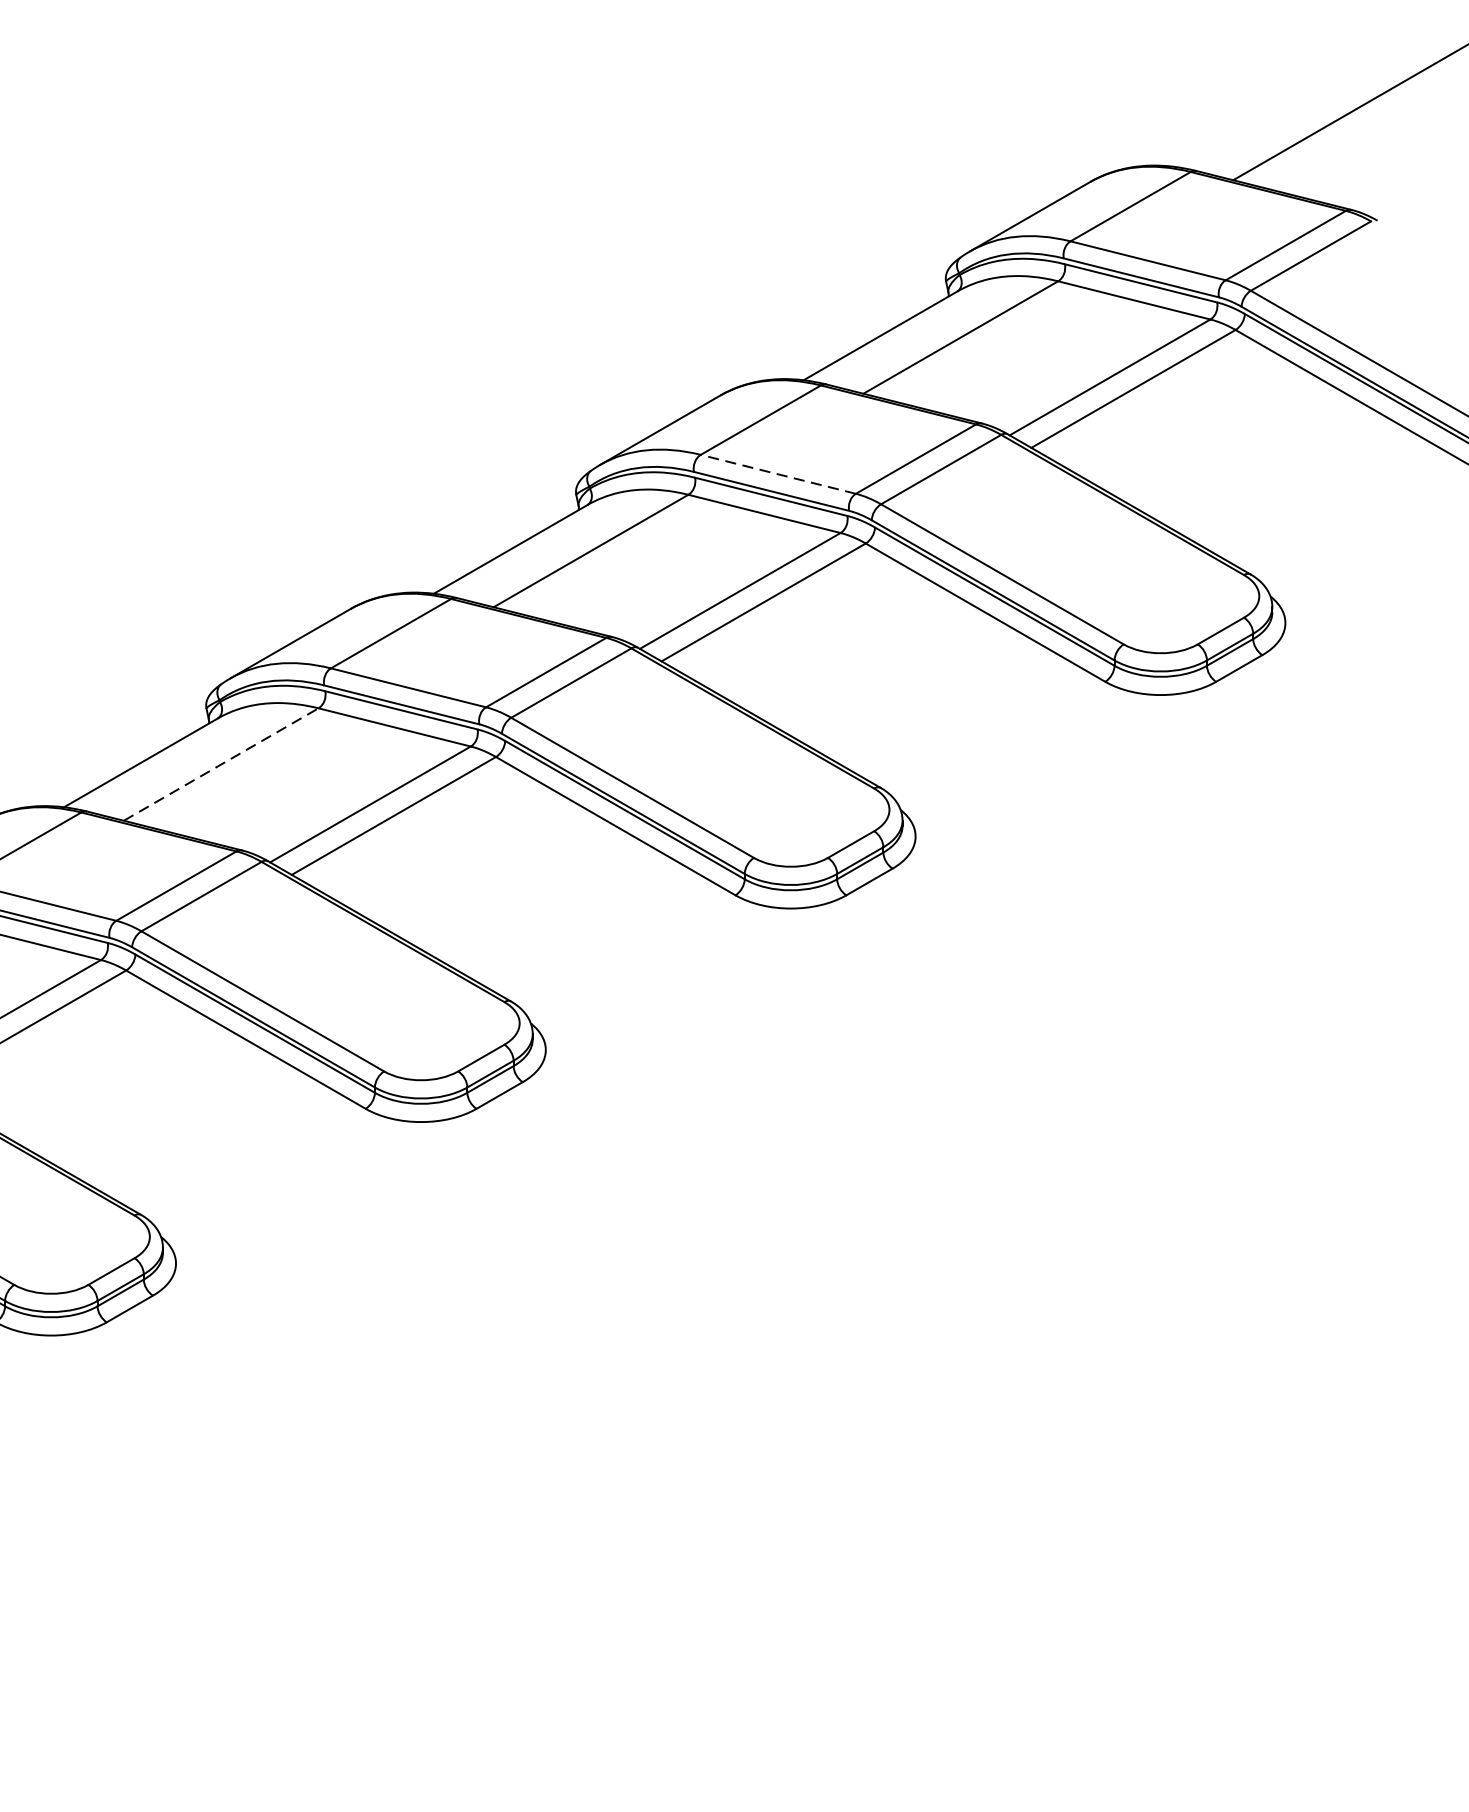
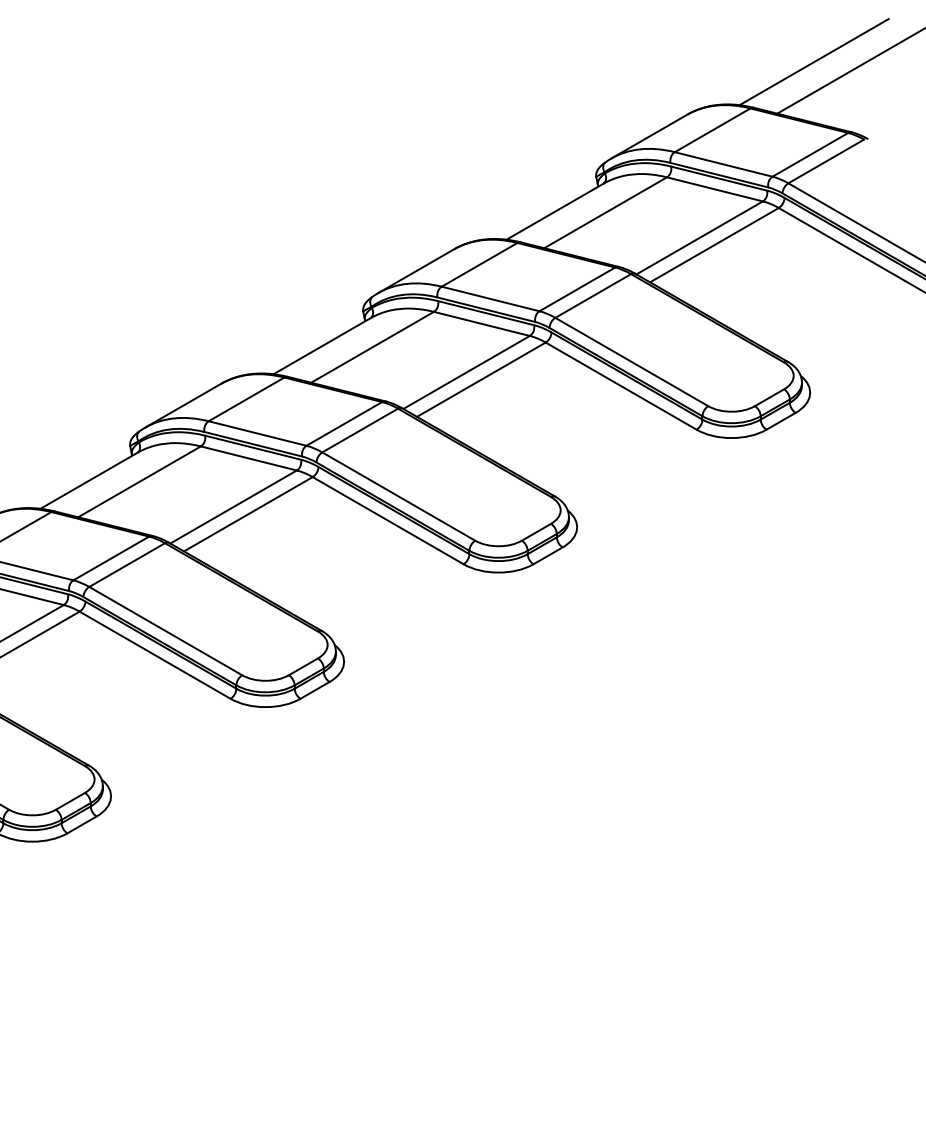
line: (1290, 99) -> (813, 62), added
line: (778, 473) -> (490, 298), dashed -> solid
line: (221, 763) -> (139, 481), dashed -> solid

